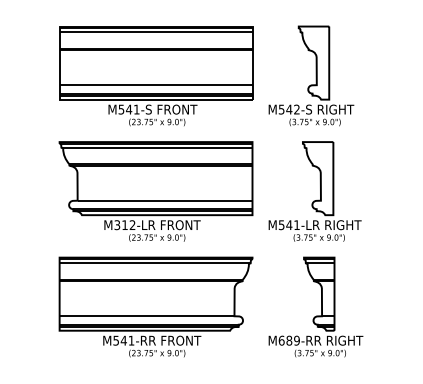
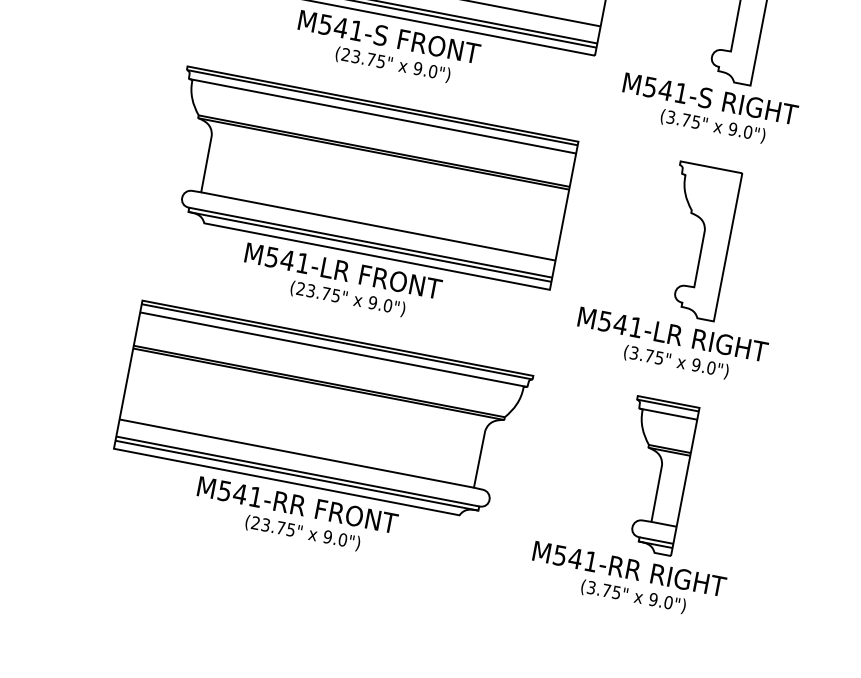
text: (296, 109) -> (680, 92), M542-S -> M541-S
text: (124, 224) -> (286, 258), M312-LR -> M541-LR
text: (288, 340) -> (573, 557), M689-RR -> M541-RR

